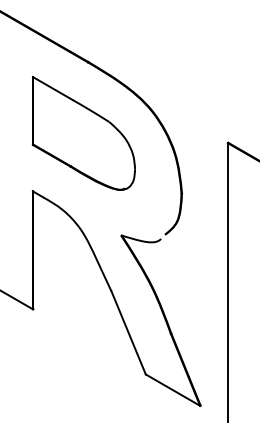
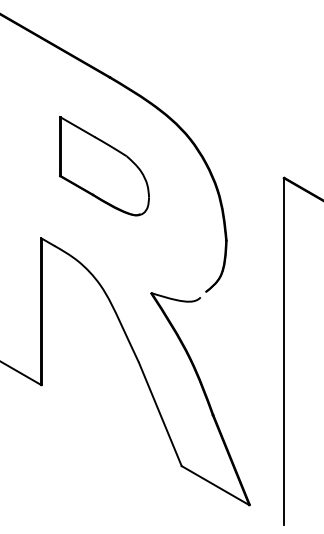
part: (83, 133) -> (104, 166), size x0.7

